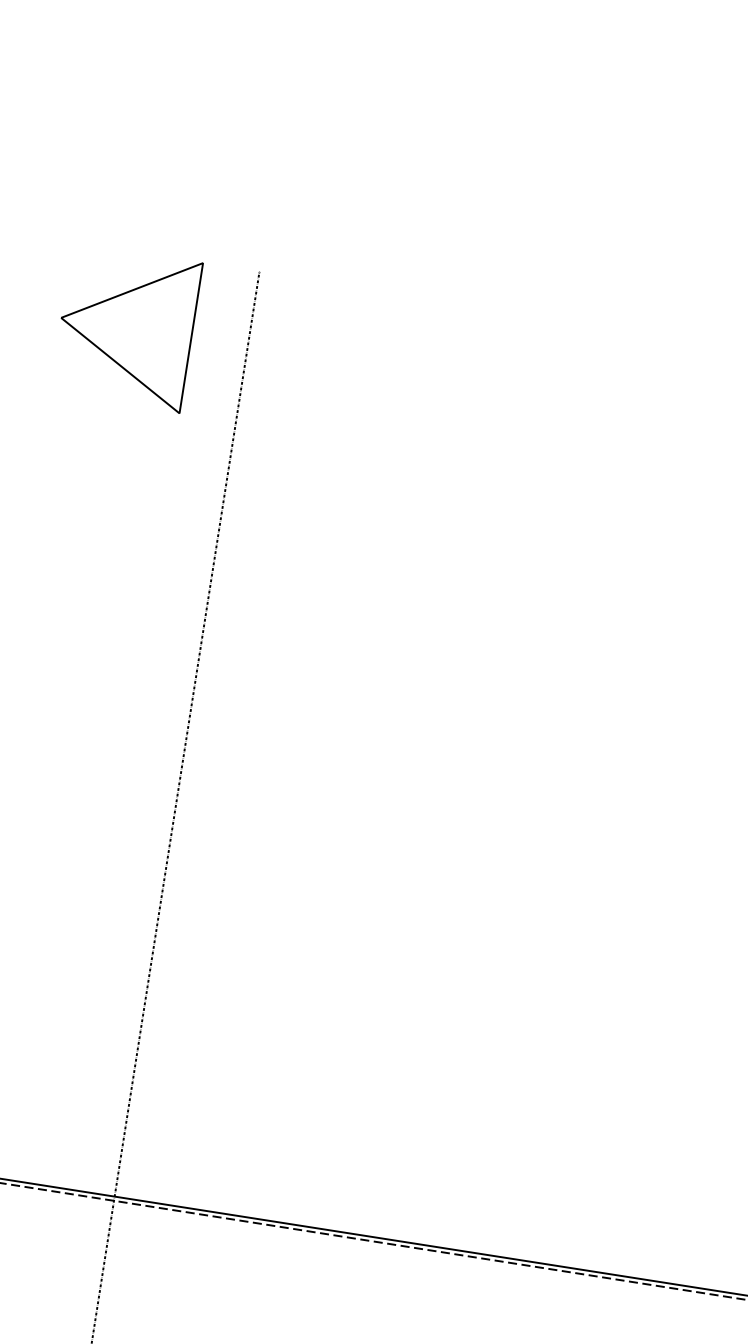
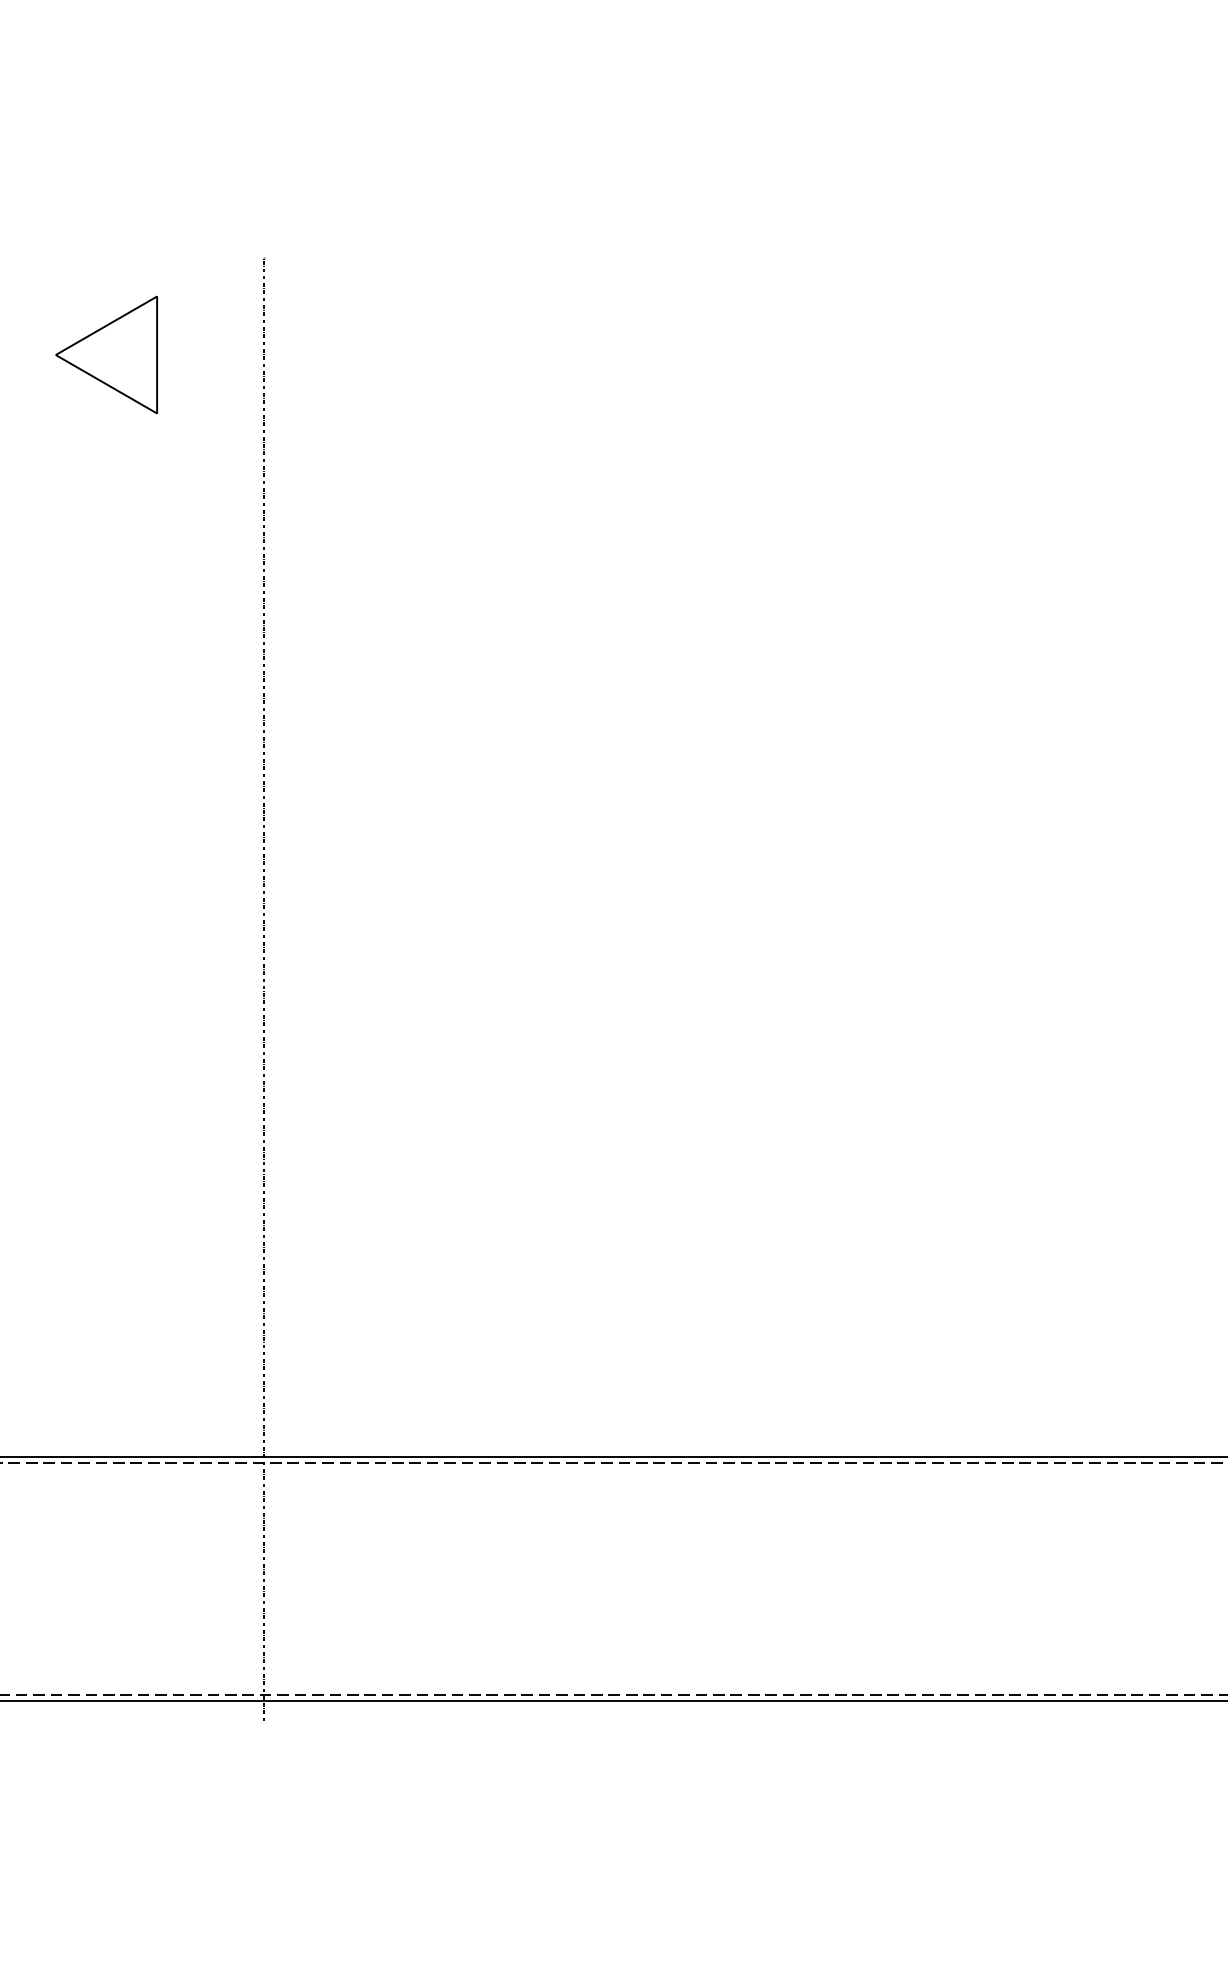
part: (126, 327) -> (106, 354), size x0.6

